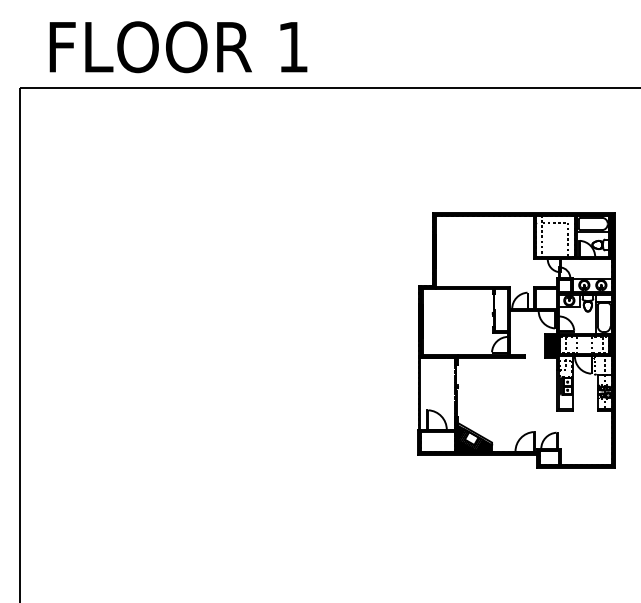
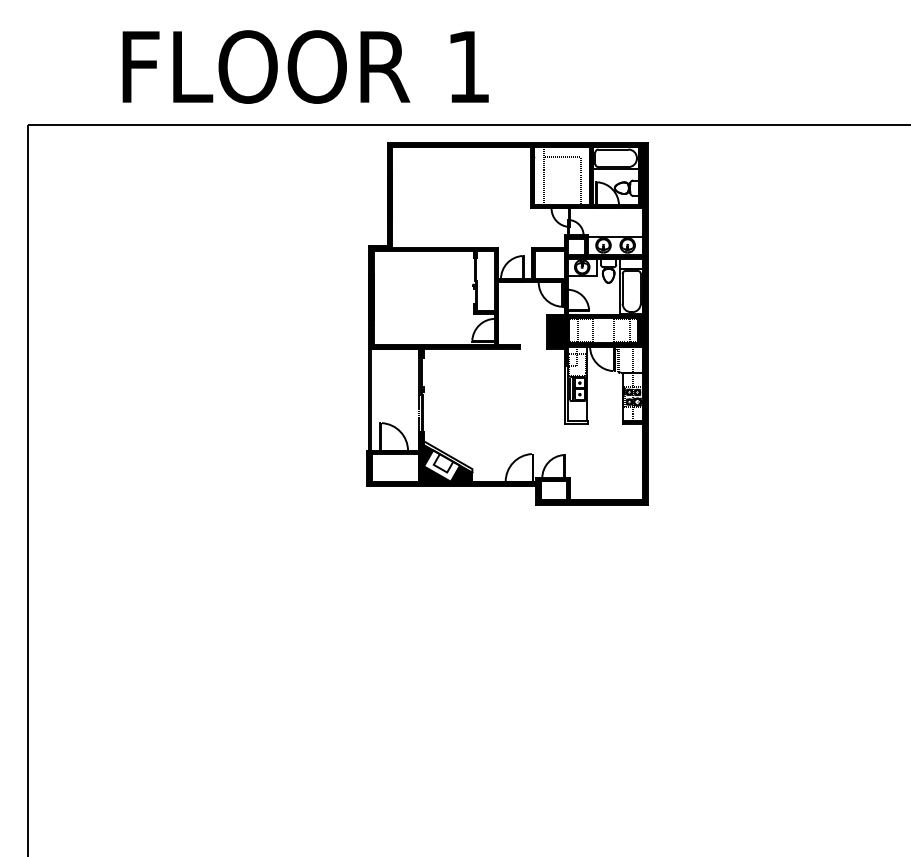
text: (178, 46) -> (305, 66), moved
part: (516, 340) -> (507, 323), moved

